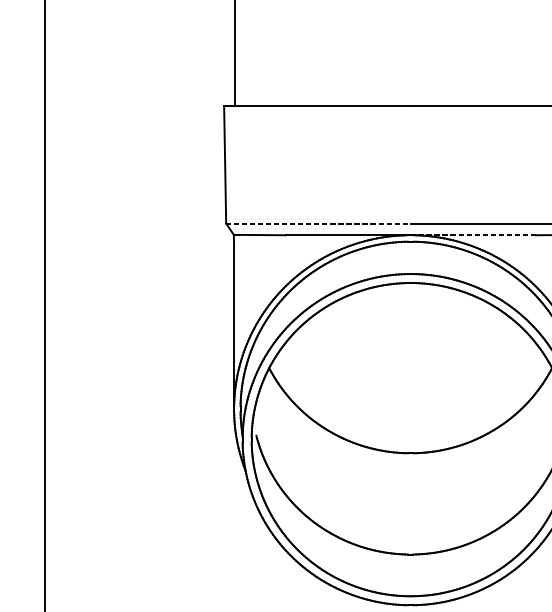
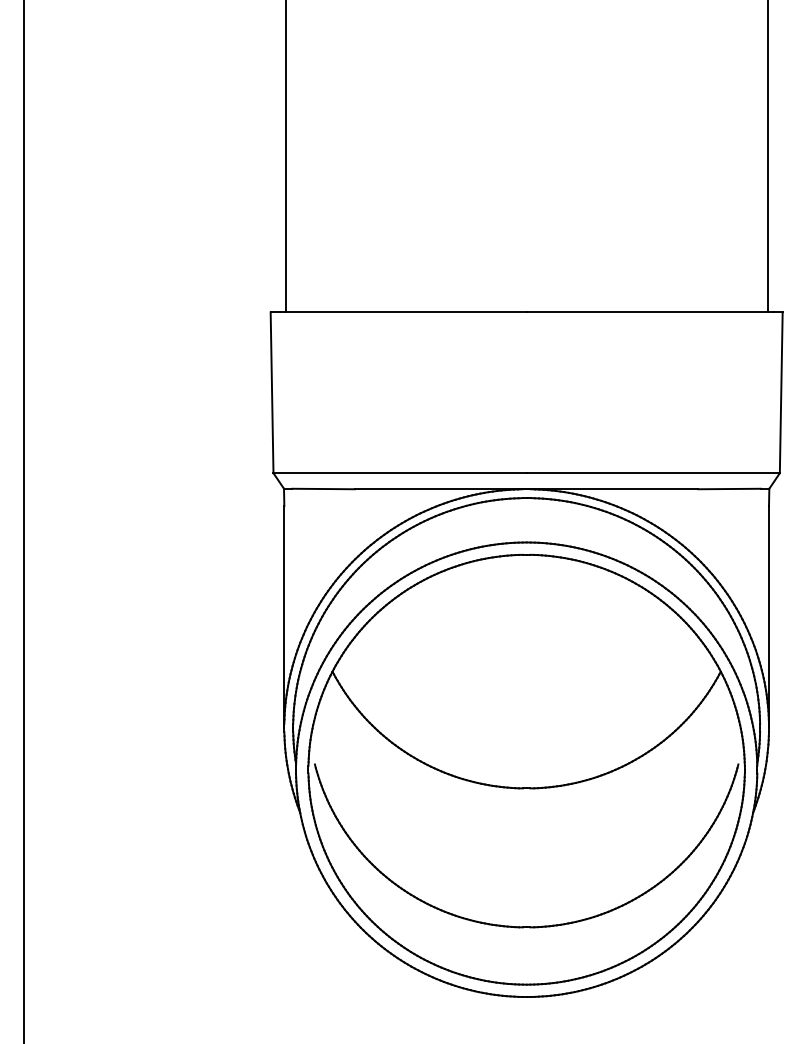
line: (318, 223) -> (400, 473), dashed -> solid
line: (473, 235) -> (612, 489), dashed -> solid

